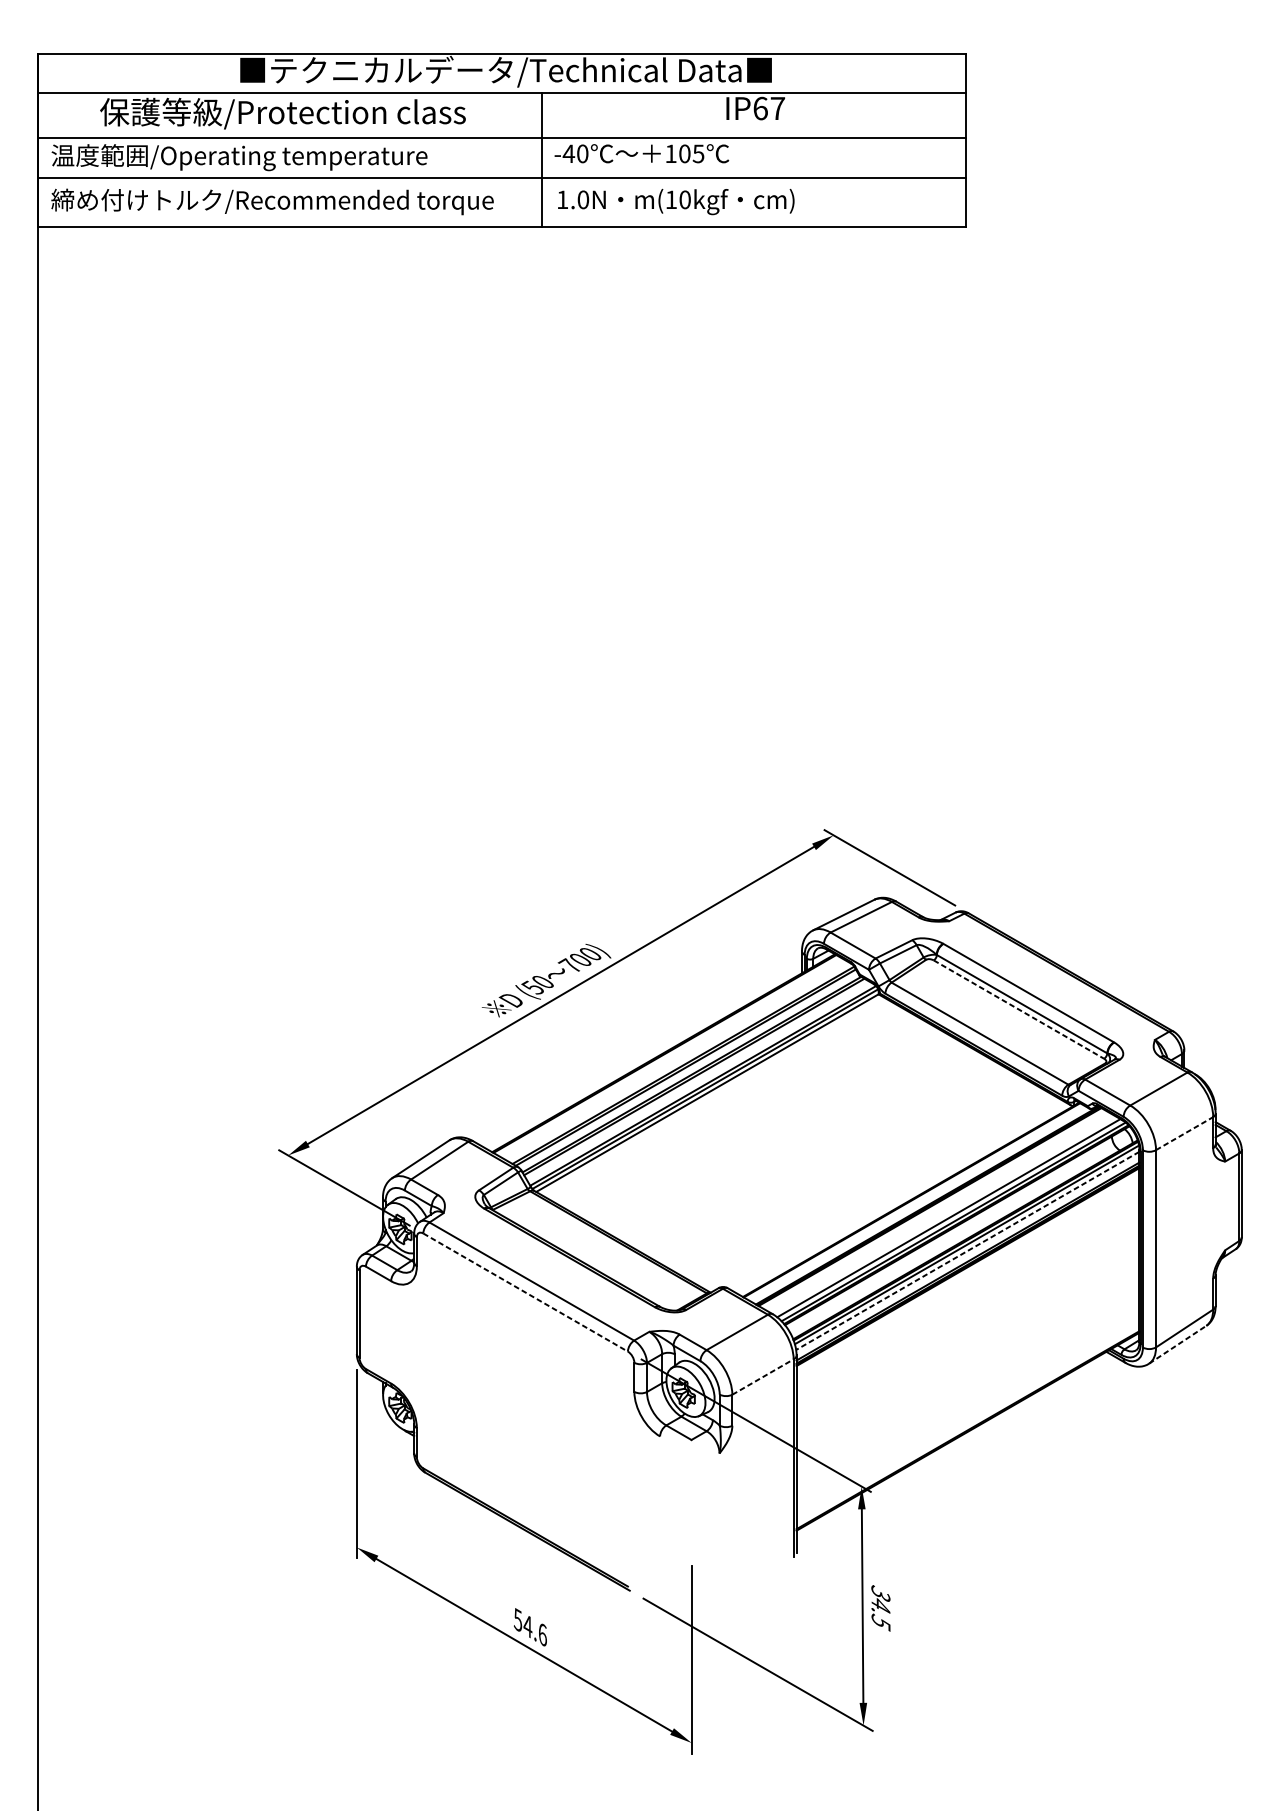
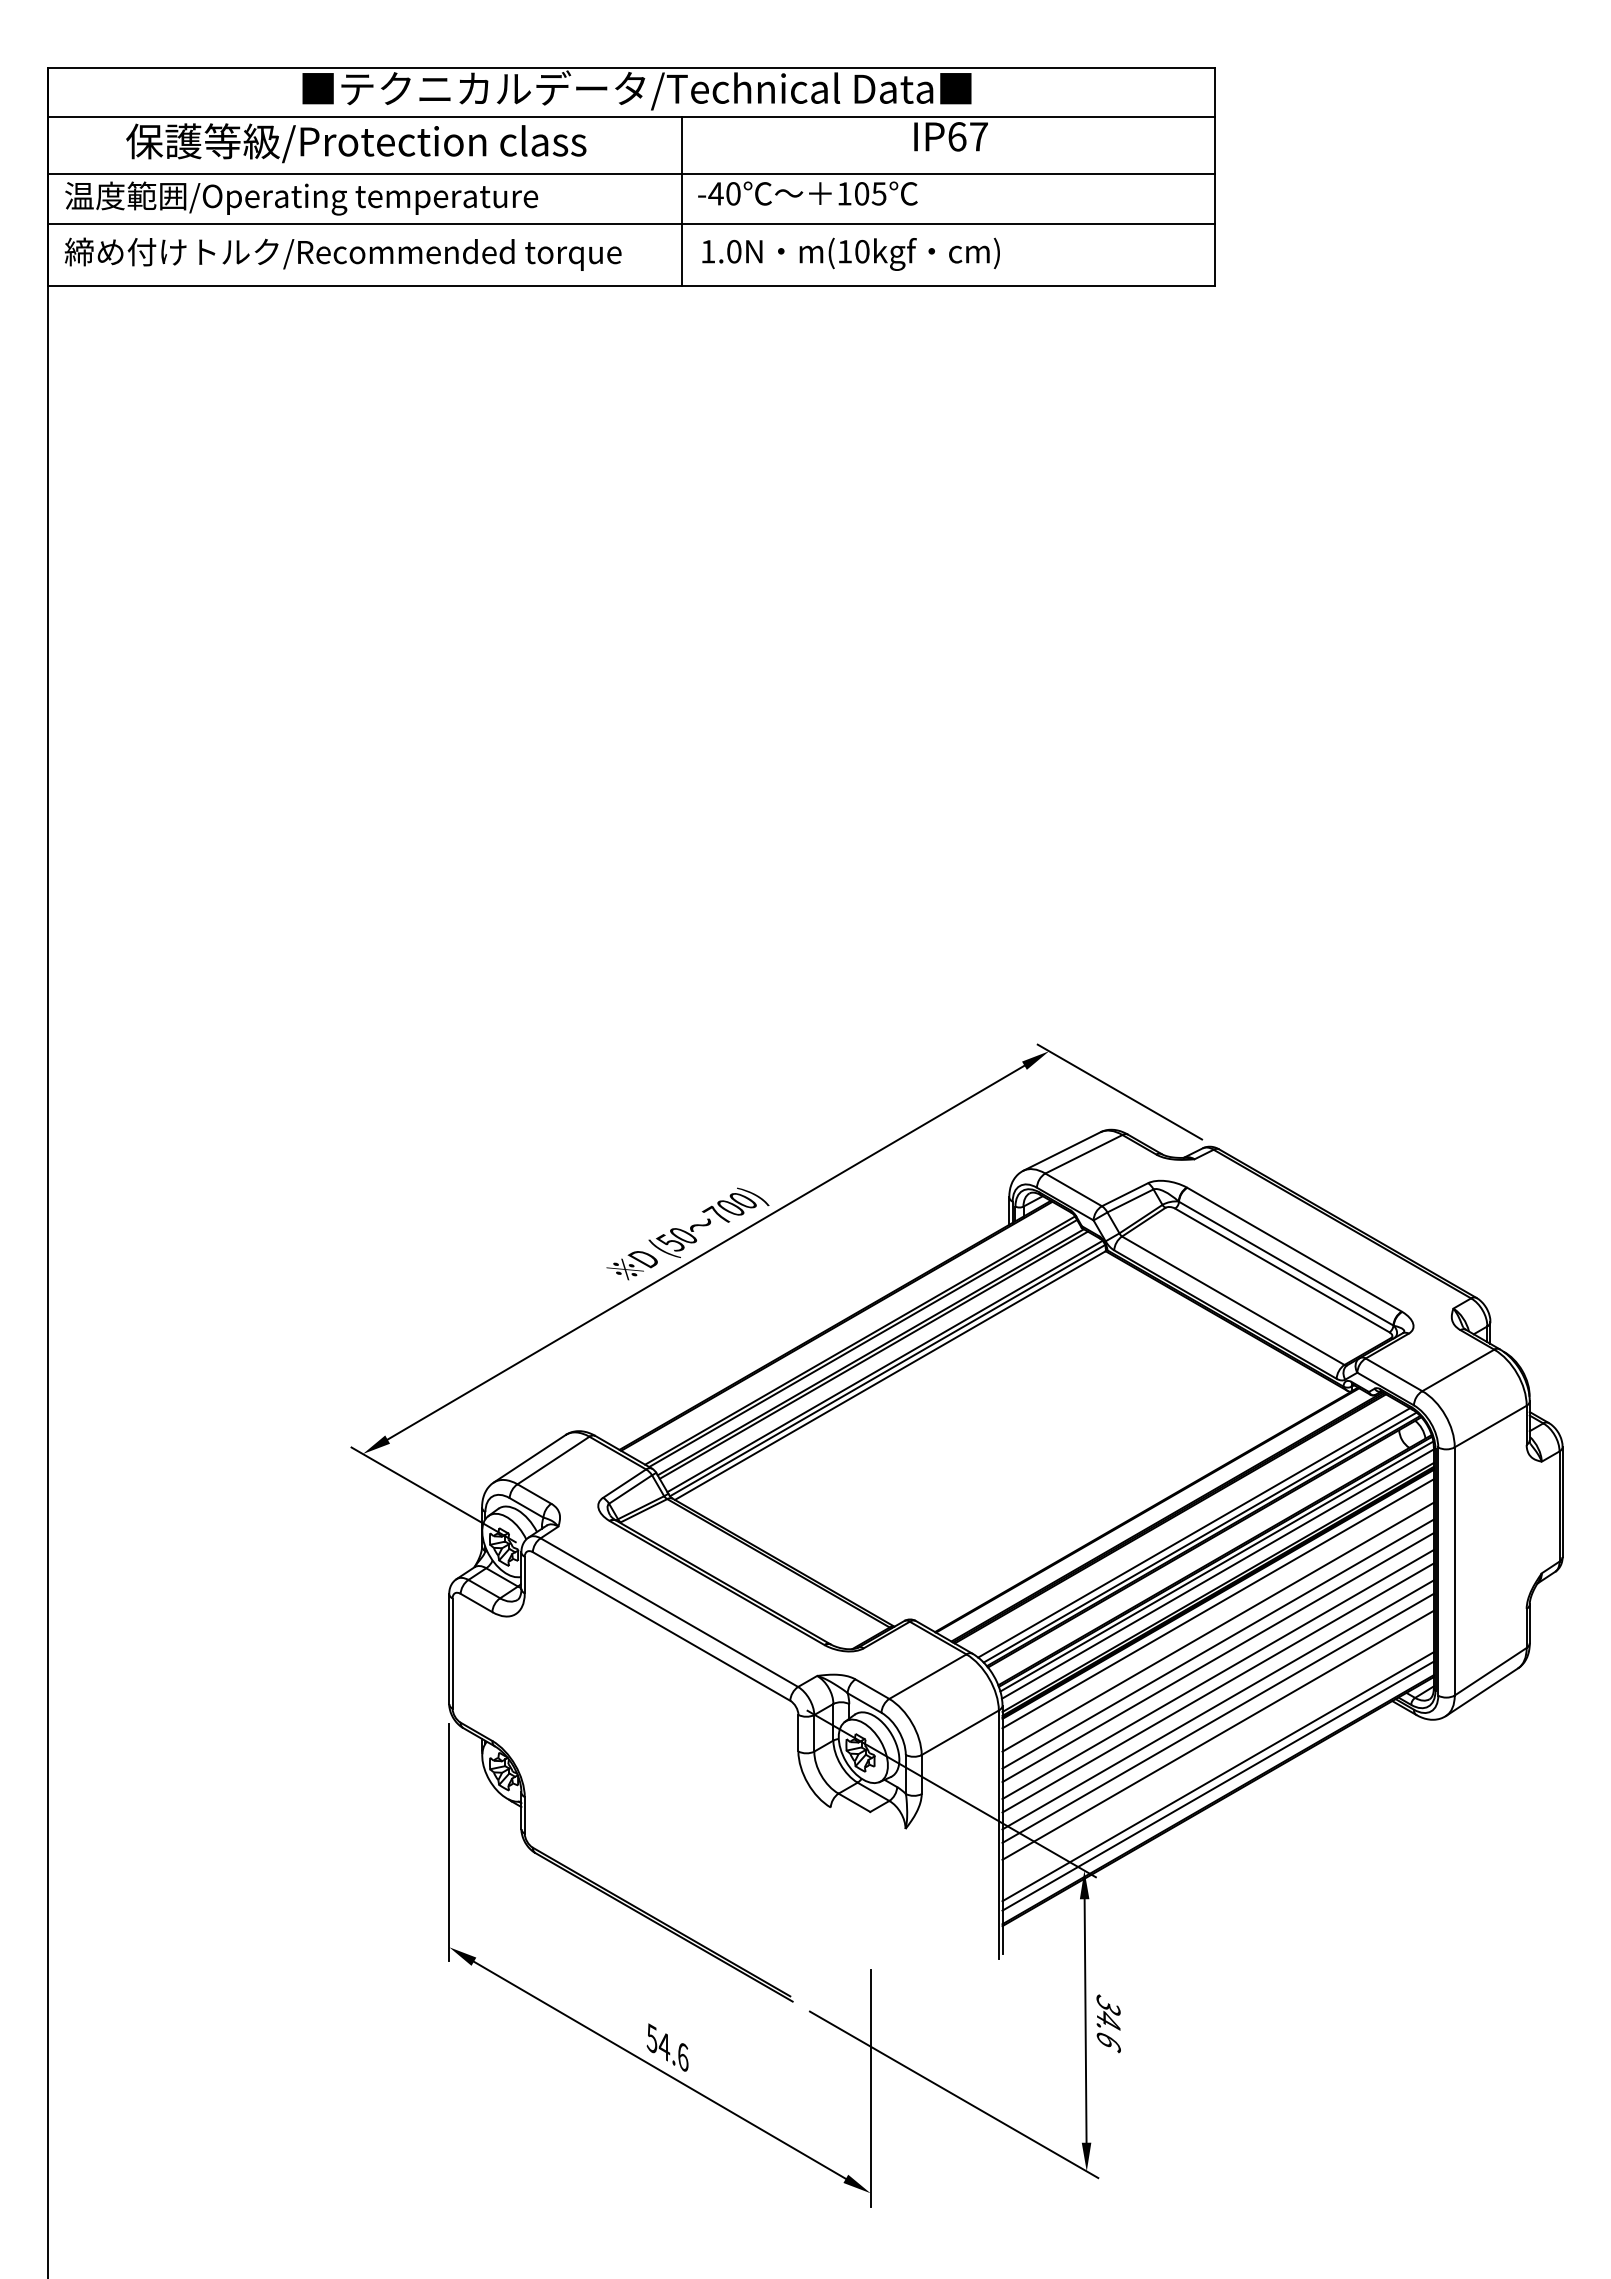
line: (1019, 1009) -> (1282, 1270), dashed -> solid
line: (1184, 1133) -> (1490, 1426), dashed -> solid
line: (967, 1251) -> (1217, 1574), dashed -> solid
line: (967, 1274) -> (1217, 1603), added
line: (525, 1292) -> (661, 1626), dashed -> solid
line: (967, 1292) -> (1217, 1626), added
line: (967, 1306) -> (1217, 1643), added
line: (967, 1317) -> (1217, 1657), added
line: (967, 1330) -> (1217, 1674), added
line: (967, 1341) -> (1217, 1687), added
line: (1178, 1344) -> (1482, 1691), dashed -> solid
line: (967, 1354) -> (1217, 1704), added
line: (967, 1364) -> (1217, 1717), added
line: (763, 1376) -> (960, 1732), dashed -> solid
line: (967, 1378) -> (1217, 1734), added
line: (967, 1411) -> (1217, 1776), added
line: (967, 1418) -> (1217, 1785), added
text: (880, 1622) -> (1108, 2041), 34.5 -> 34.6

